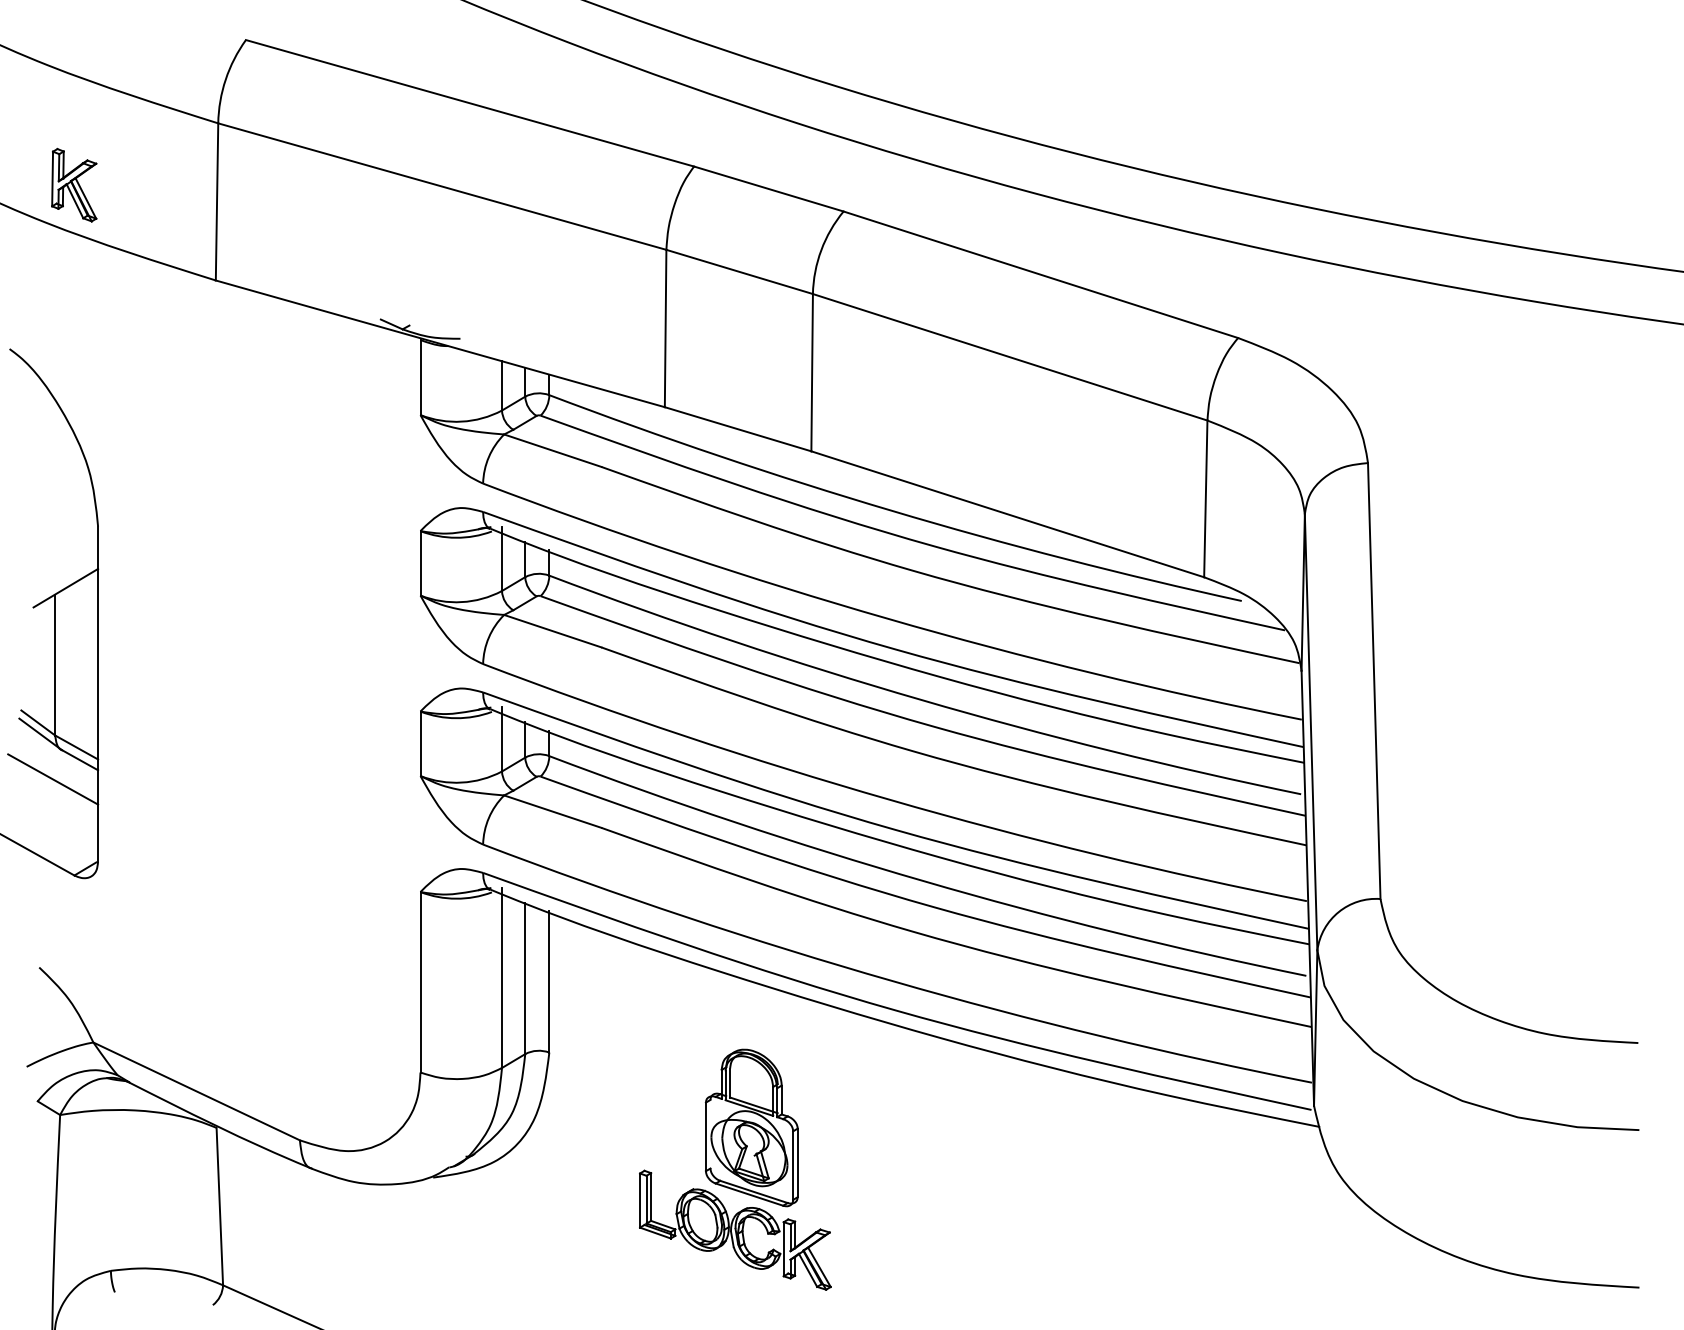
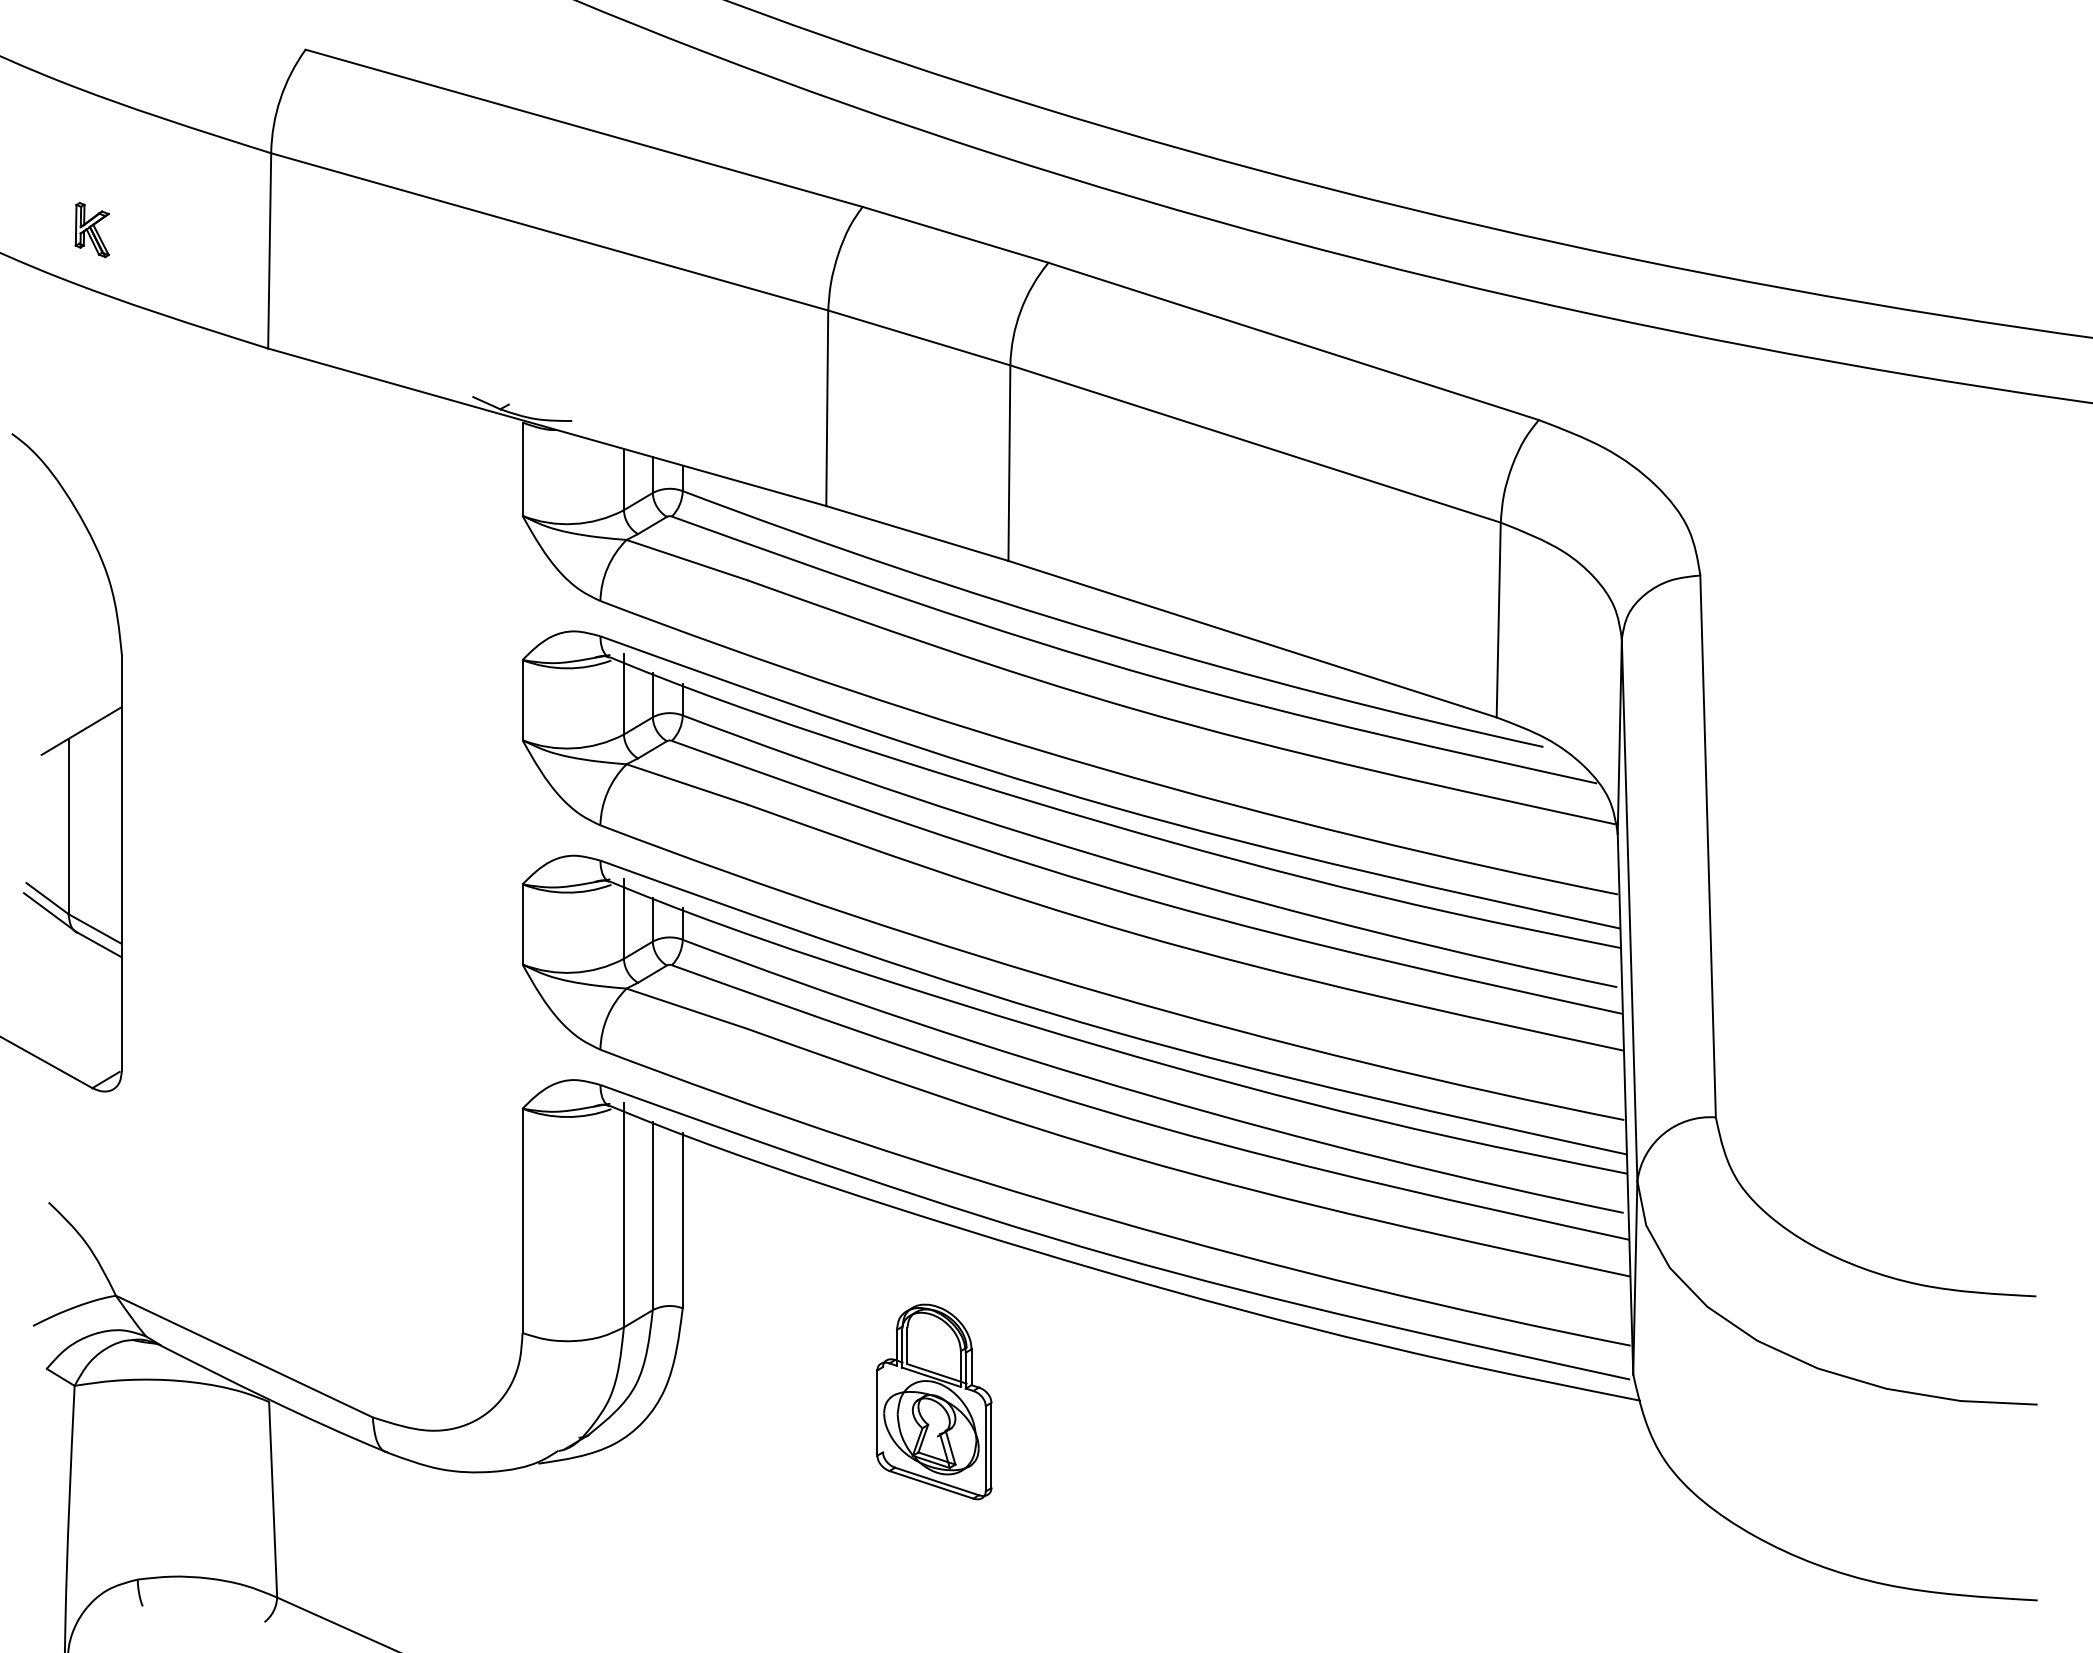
part: (74, 184) -> (92, 229), size x0.6
line: (53, 779) -> (66, 968), removed
part: (735, 1229) -> (914, 1528), removed

